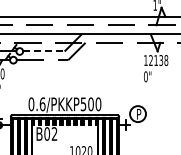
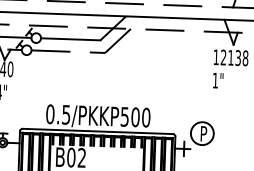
line: (43, 51) -> (70, 39), dashed -> solid
text: (145, 76) -> (214, 80), 0" -> 1"
text: (42, 104) -> (66, 115), 0.6/PKKP500 -> 0.5/PKKP500

